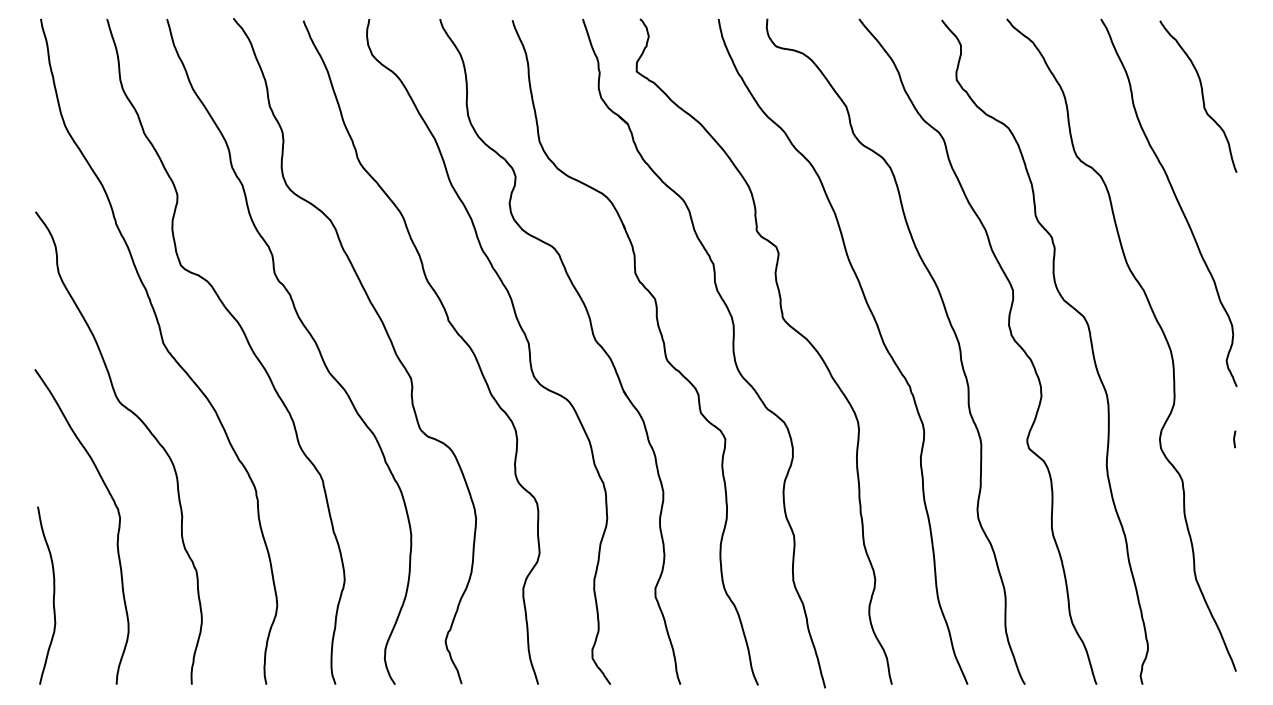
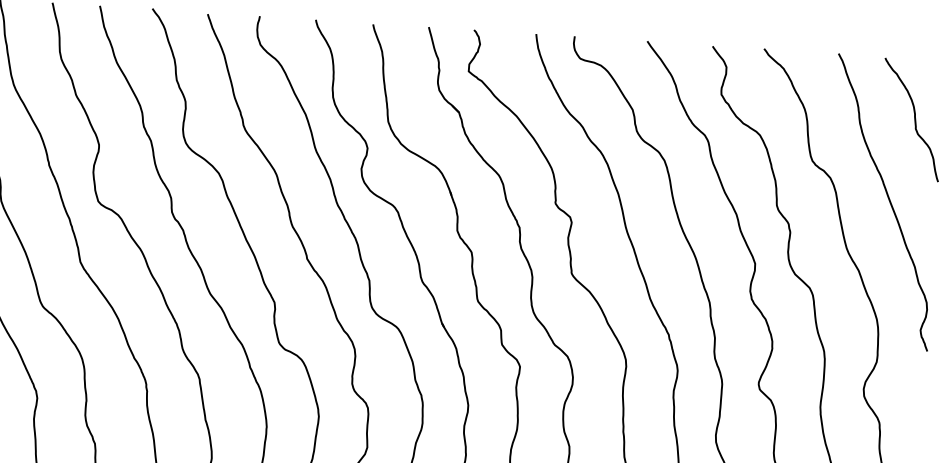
line: (1234, 439) -> (922, 392), removed

